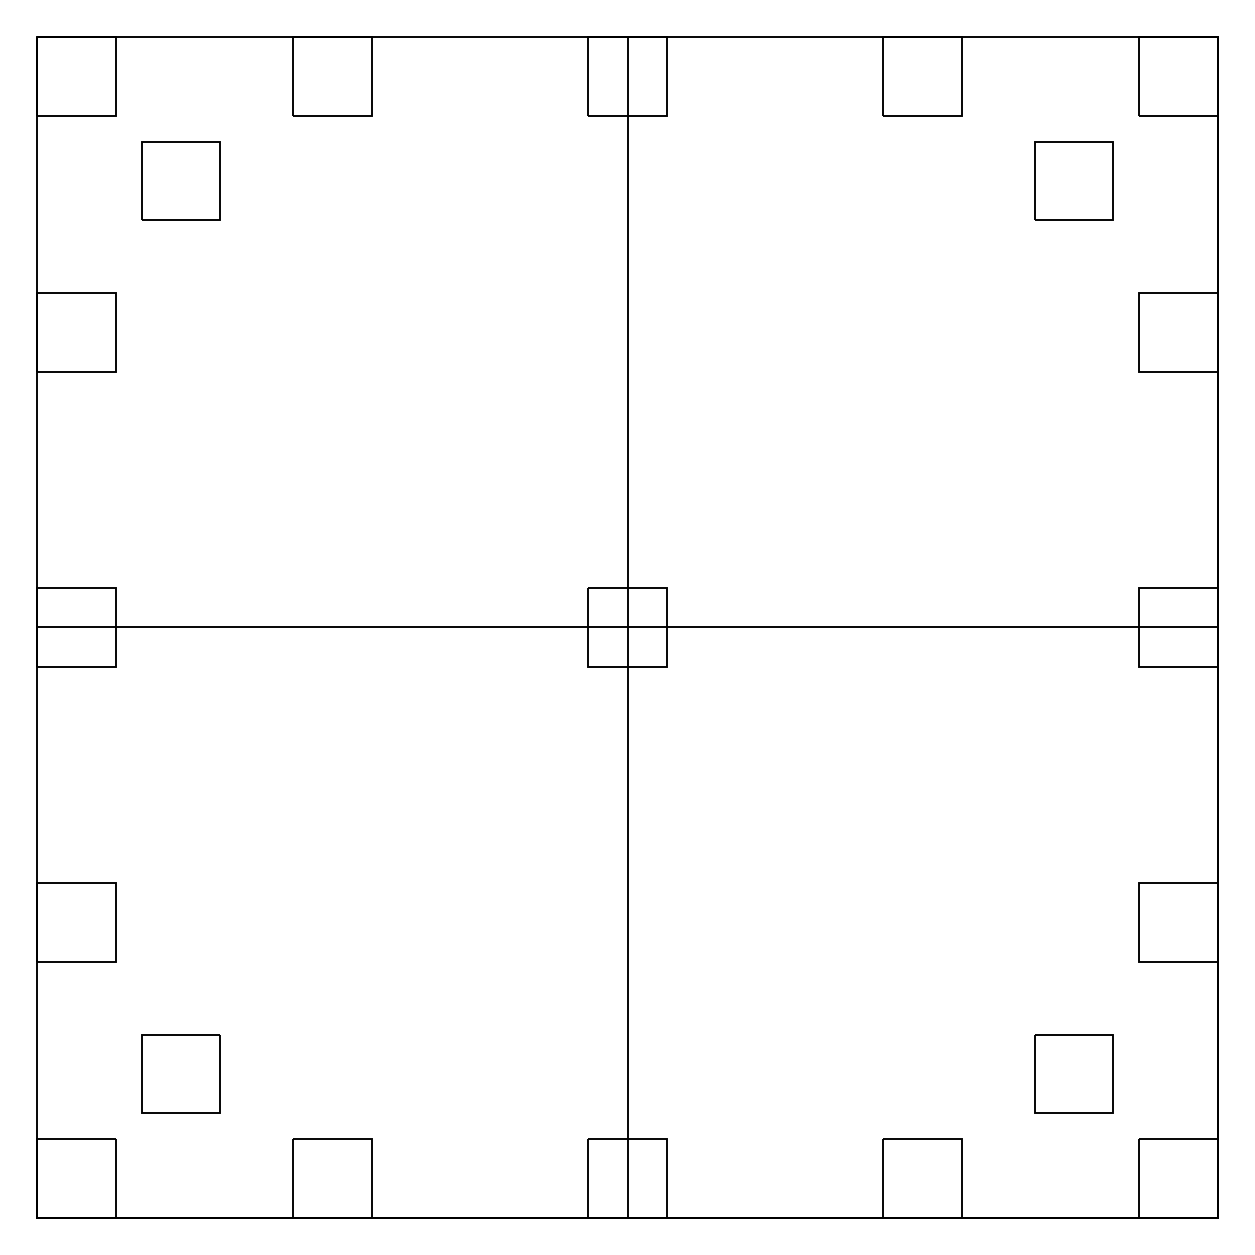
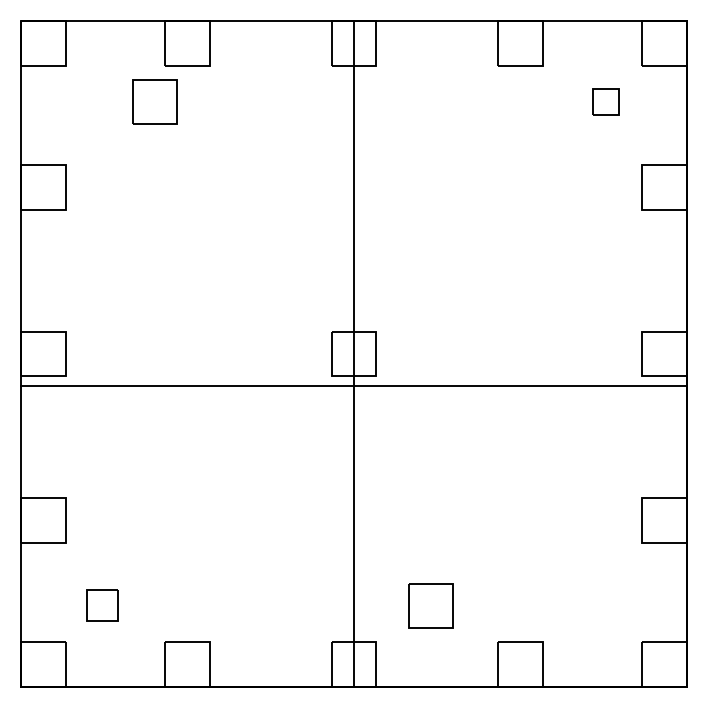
part: (179, 179) -> (154, 101), moved
part: (1073, 179) -> (605, 101), size x0.6
line: (626, 628) -> (353, 386), moved
part: (179, 1073) -> (101, 605), size x0.7
part: (1073, 1073) -> (430, 605), moved

